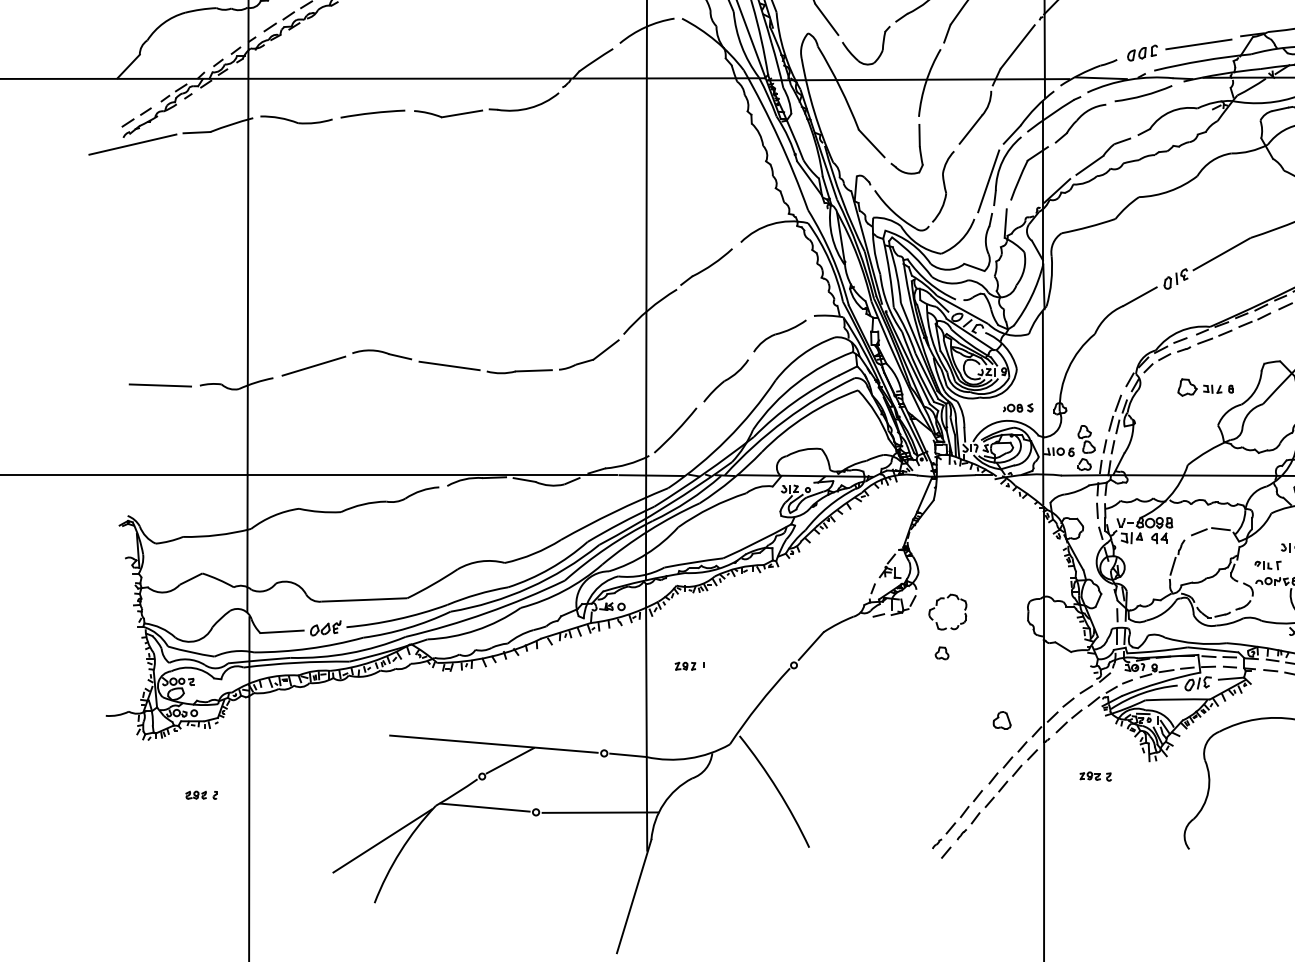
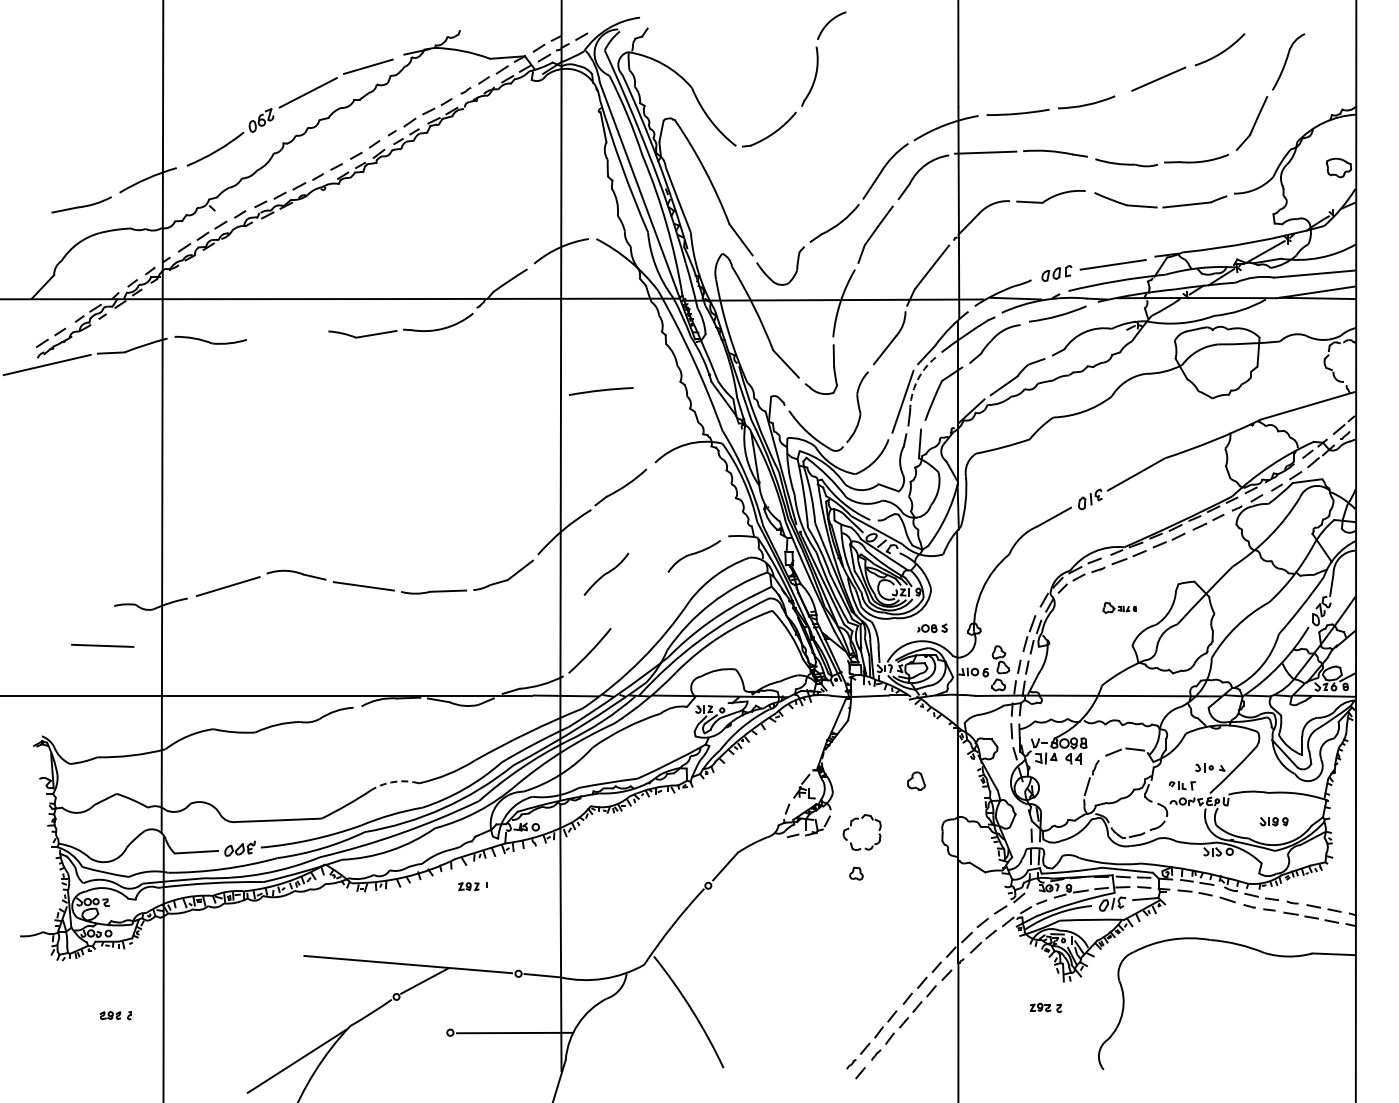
line: (372, 114) -> (600, 391), moved
arc: (1002, 161) -> (916, 381), solid -> dashed
part: (726, 380) -> (606, 573), moved
line: (160, 385) -> (102, 645), moved
part: (1205, 387) -> (1119, 607), size x0.6
arc: (481, 561) -> (395, 781), solid -> dashed
part: (689, 666) -> (472, 886), moved
part: (1002, 720) -> (916, 780), moved
part: (1096, 776) -> (1046, 1007), moved
line: (484, 807) -> (398, 1027), removed

